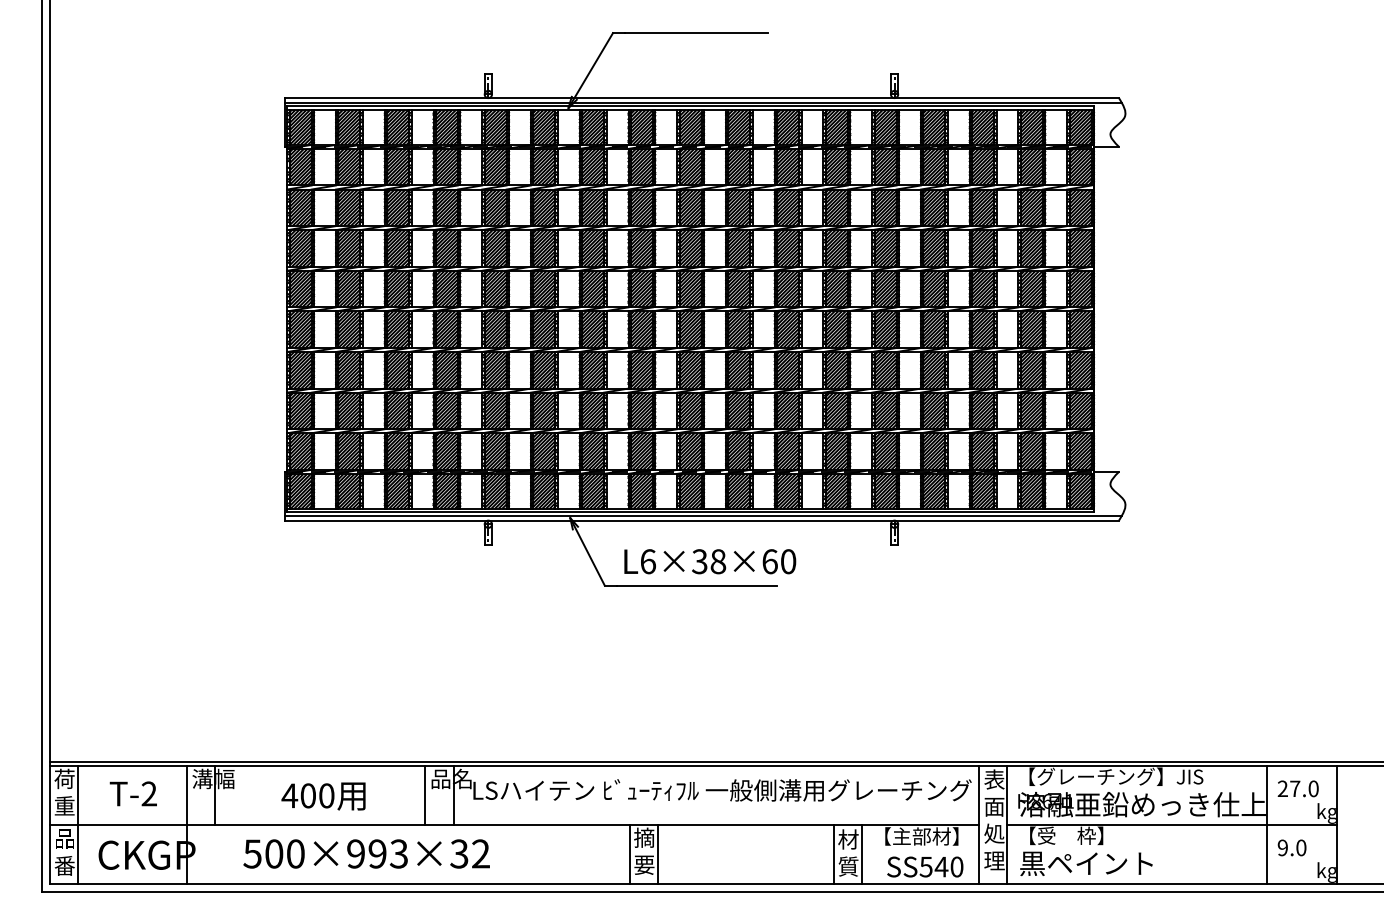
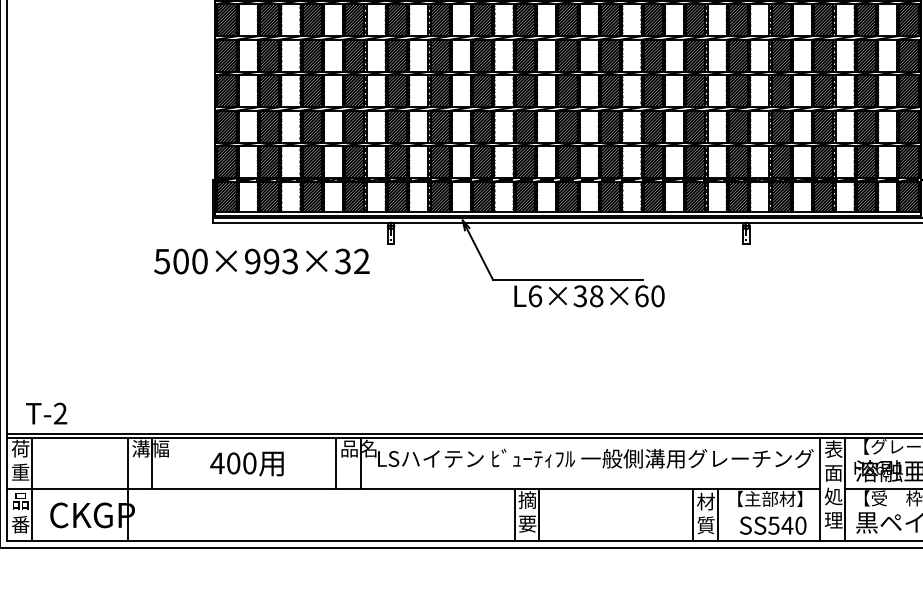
text: (710, 561) -> (589, 296), moved
text: (132, 793) -> (45, 413), moved
text: (366, 853) -> (261, 261), moved

